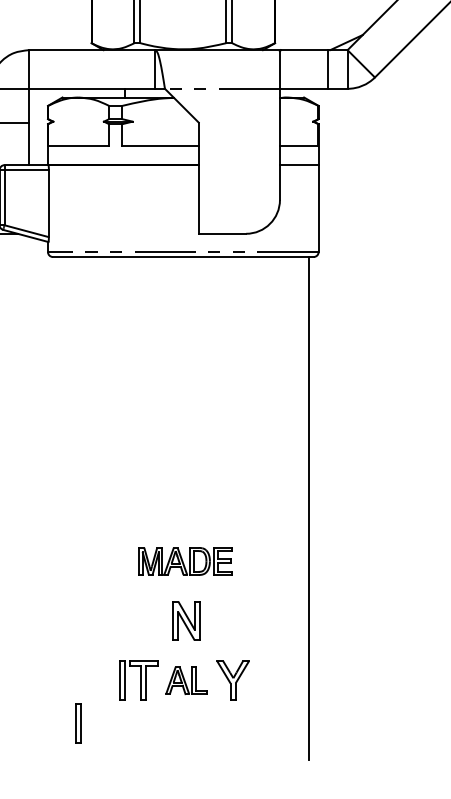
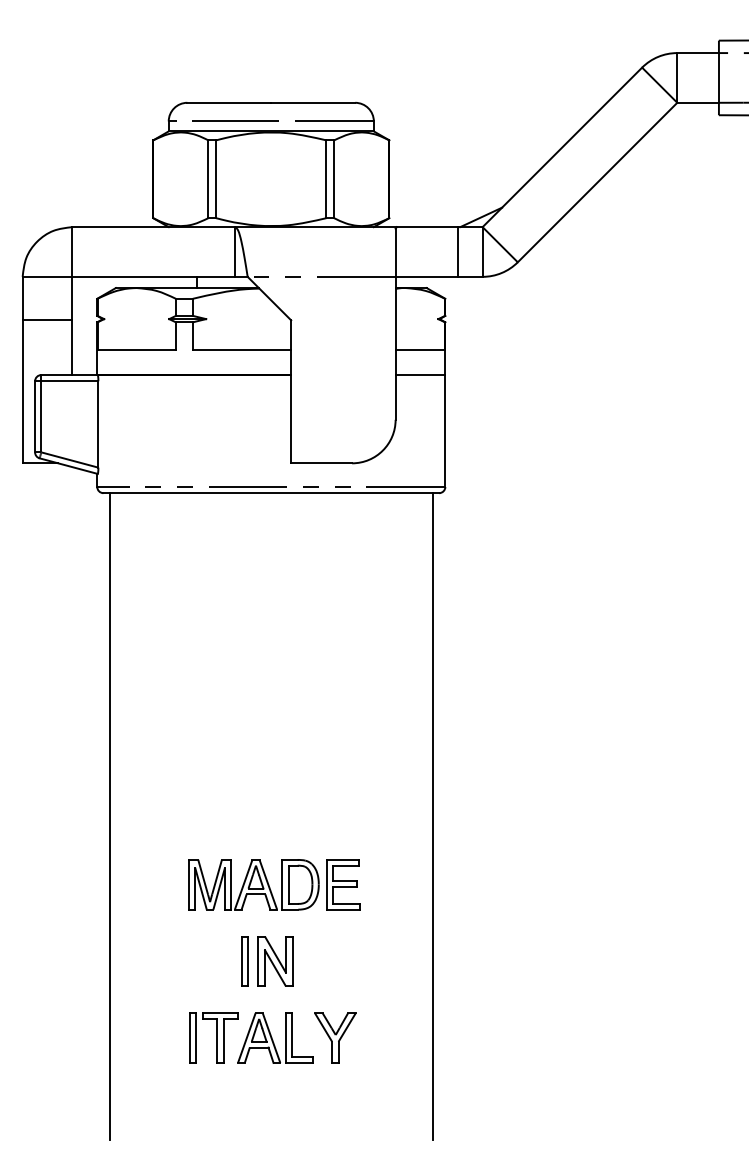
line: (57, 508) -> (109, 816), added
part: (185, 561) -> (274, 884), size x1.43
part: (186, 680) -> (275, 1037), size x1.43
part: (78, 723) -> (244, 961), moved

